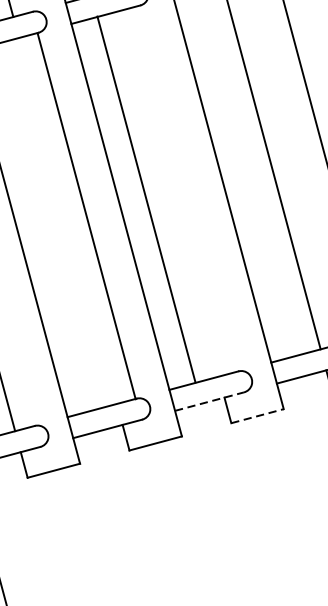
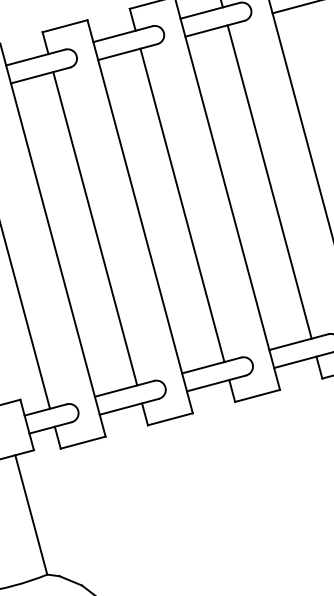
line: (146, 199) -> (182, 205), moved
line: (86, 215) -> (95, 228), moved
line: (209, 401) -> (216, 383), dashed -> solid
line: (258, 415) -> (258, 395), dashed -> solid

